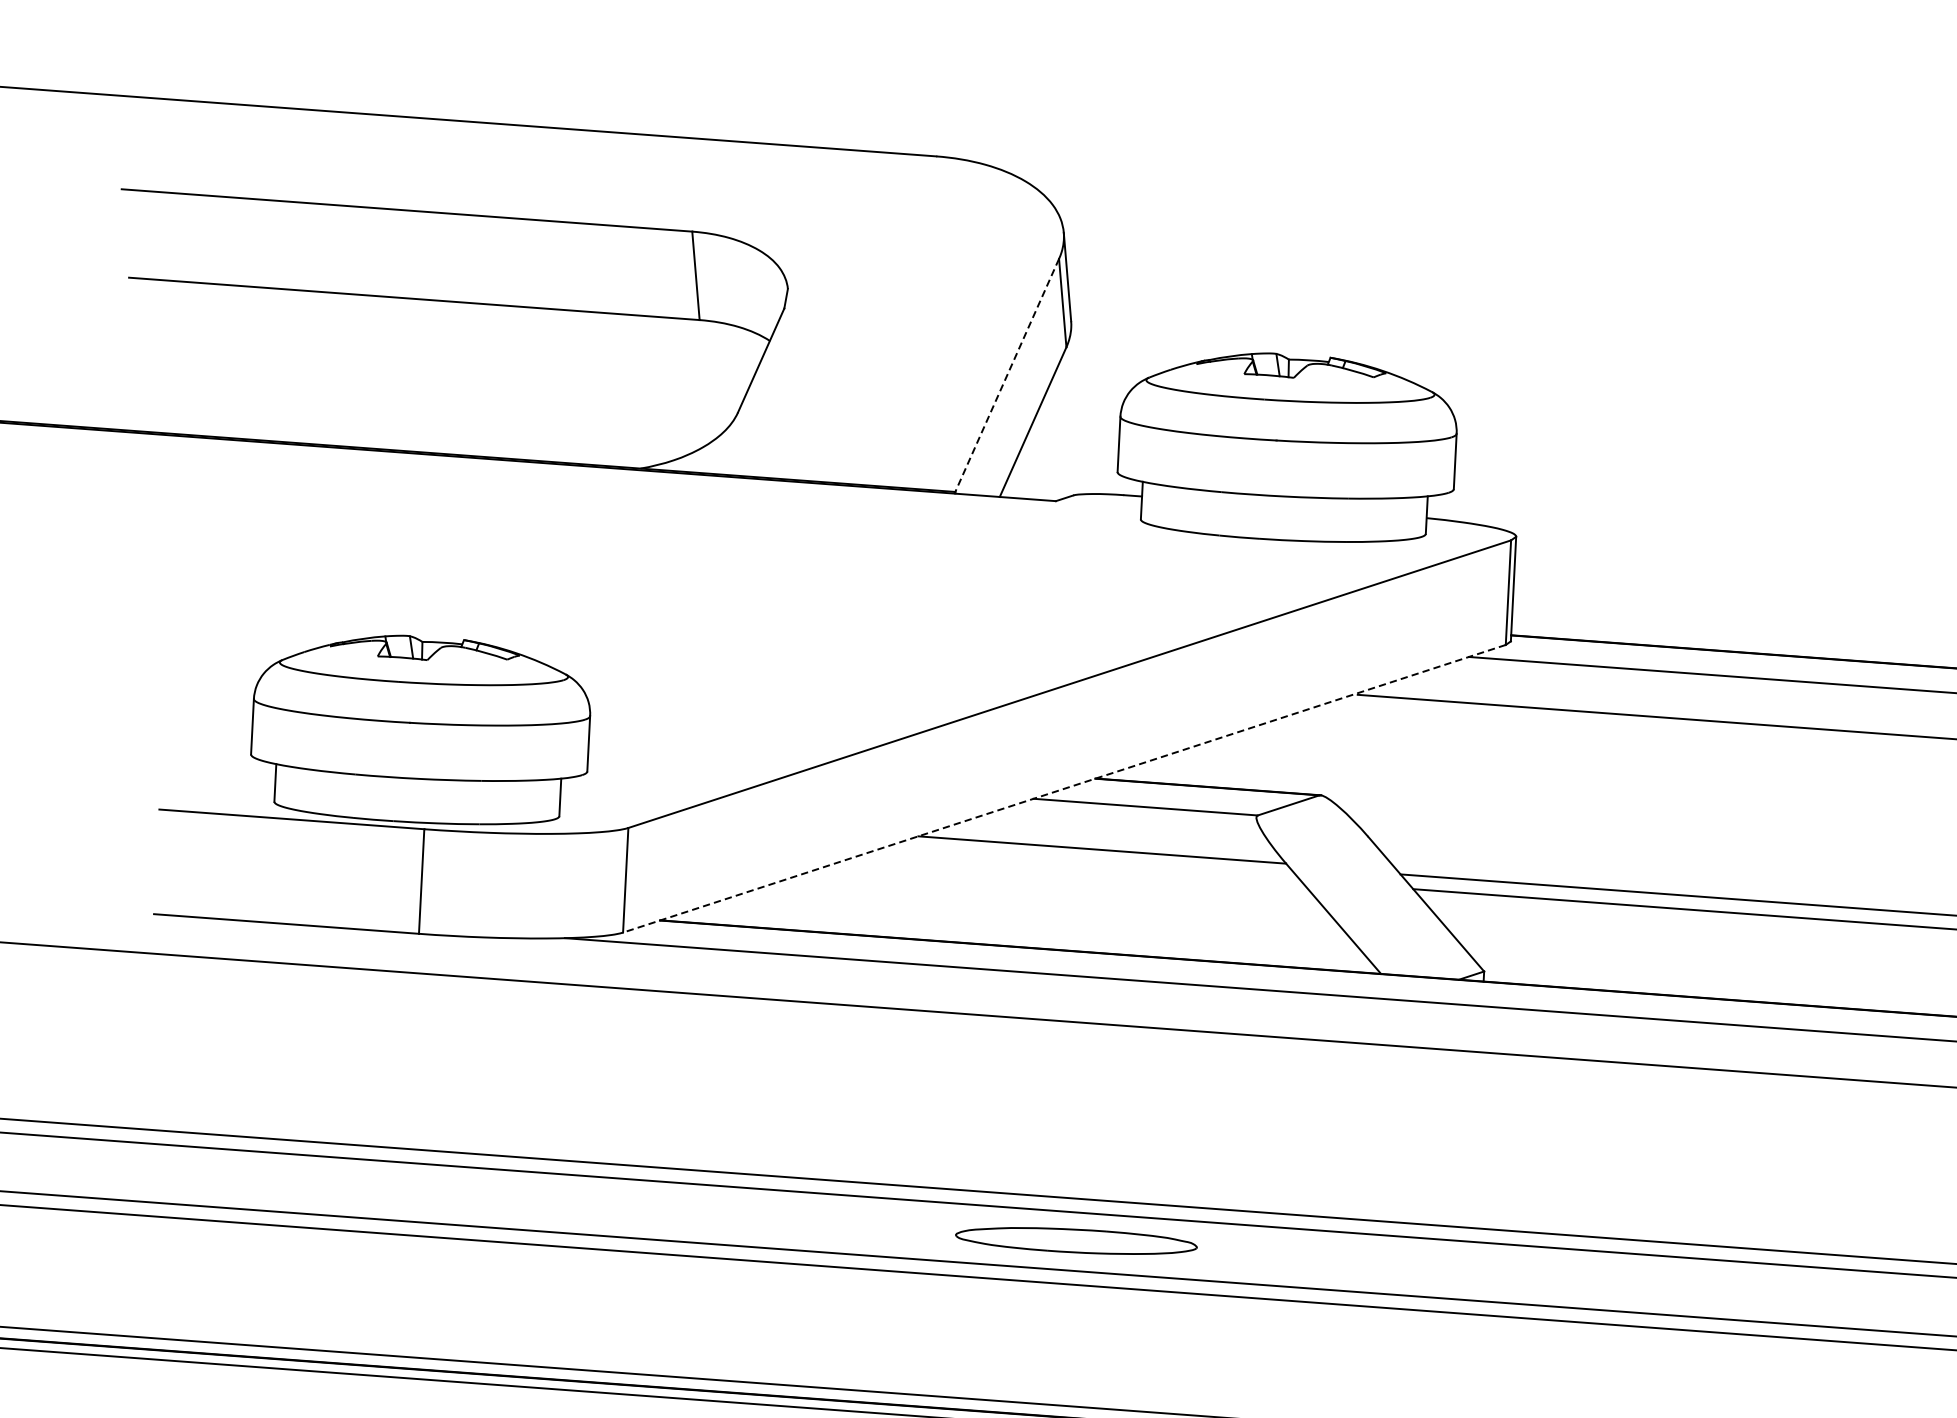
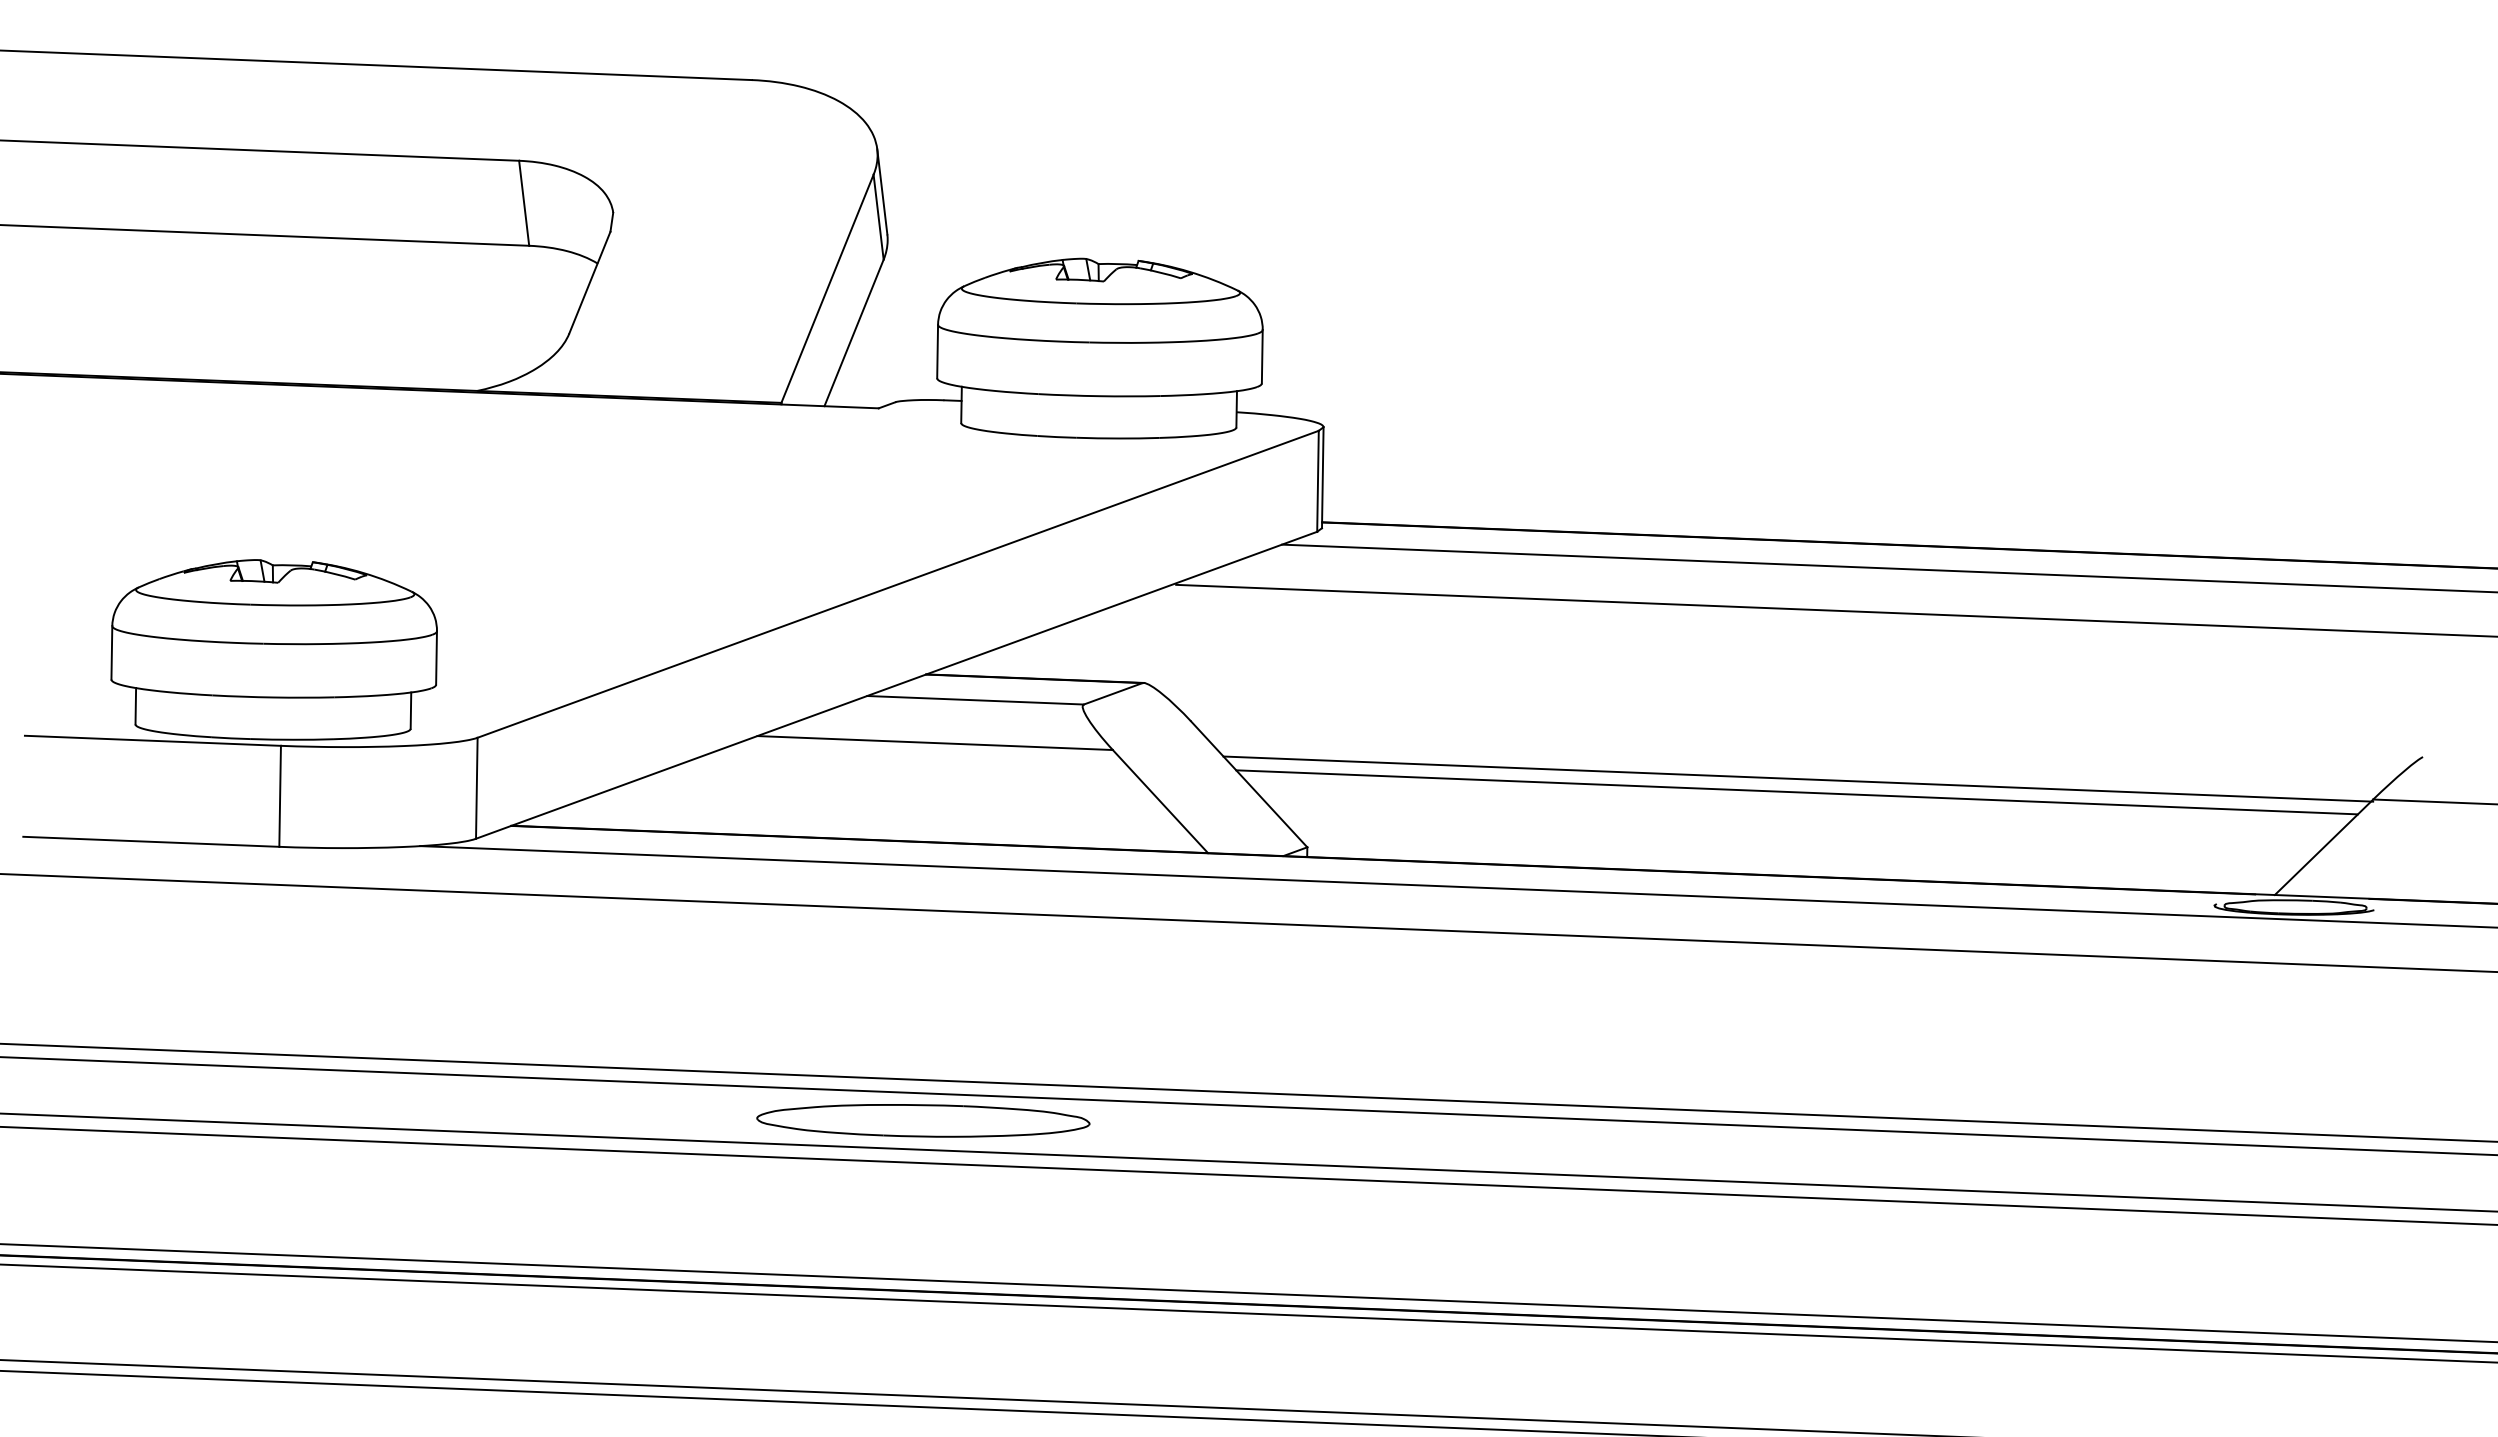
line: (1007, 376) -> (827, 289), dashed -> solid
line: (1064, 788) -> (896, 685), dashed -> solid
part: (1076, 1240) -> (923, 1120), size x1.43

